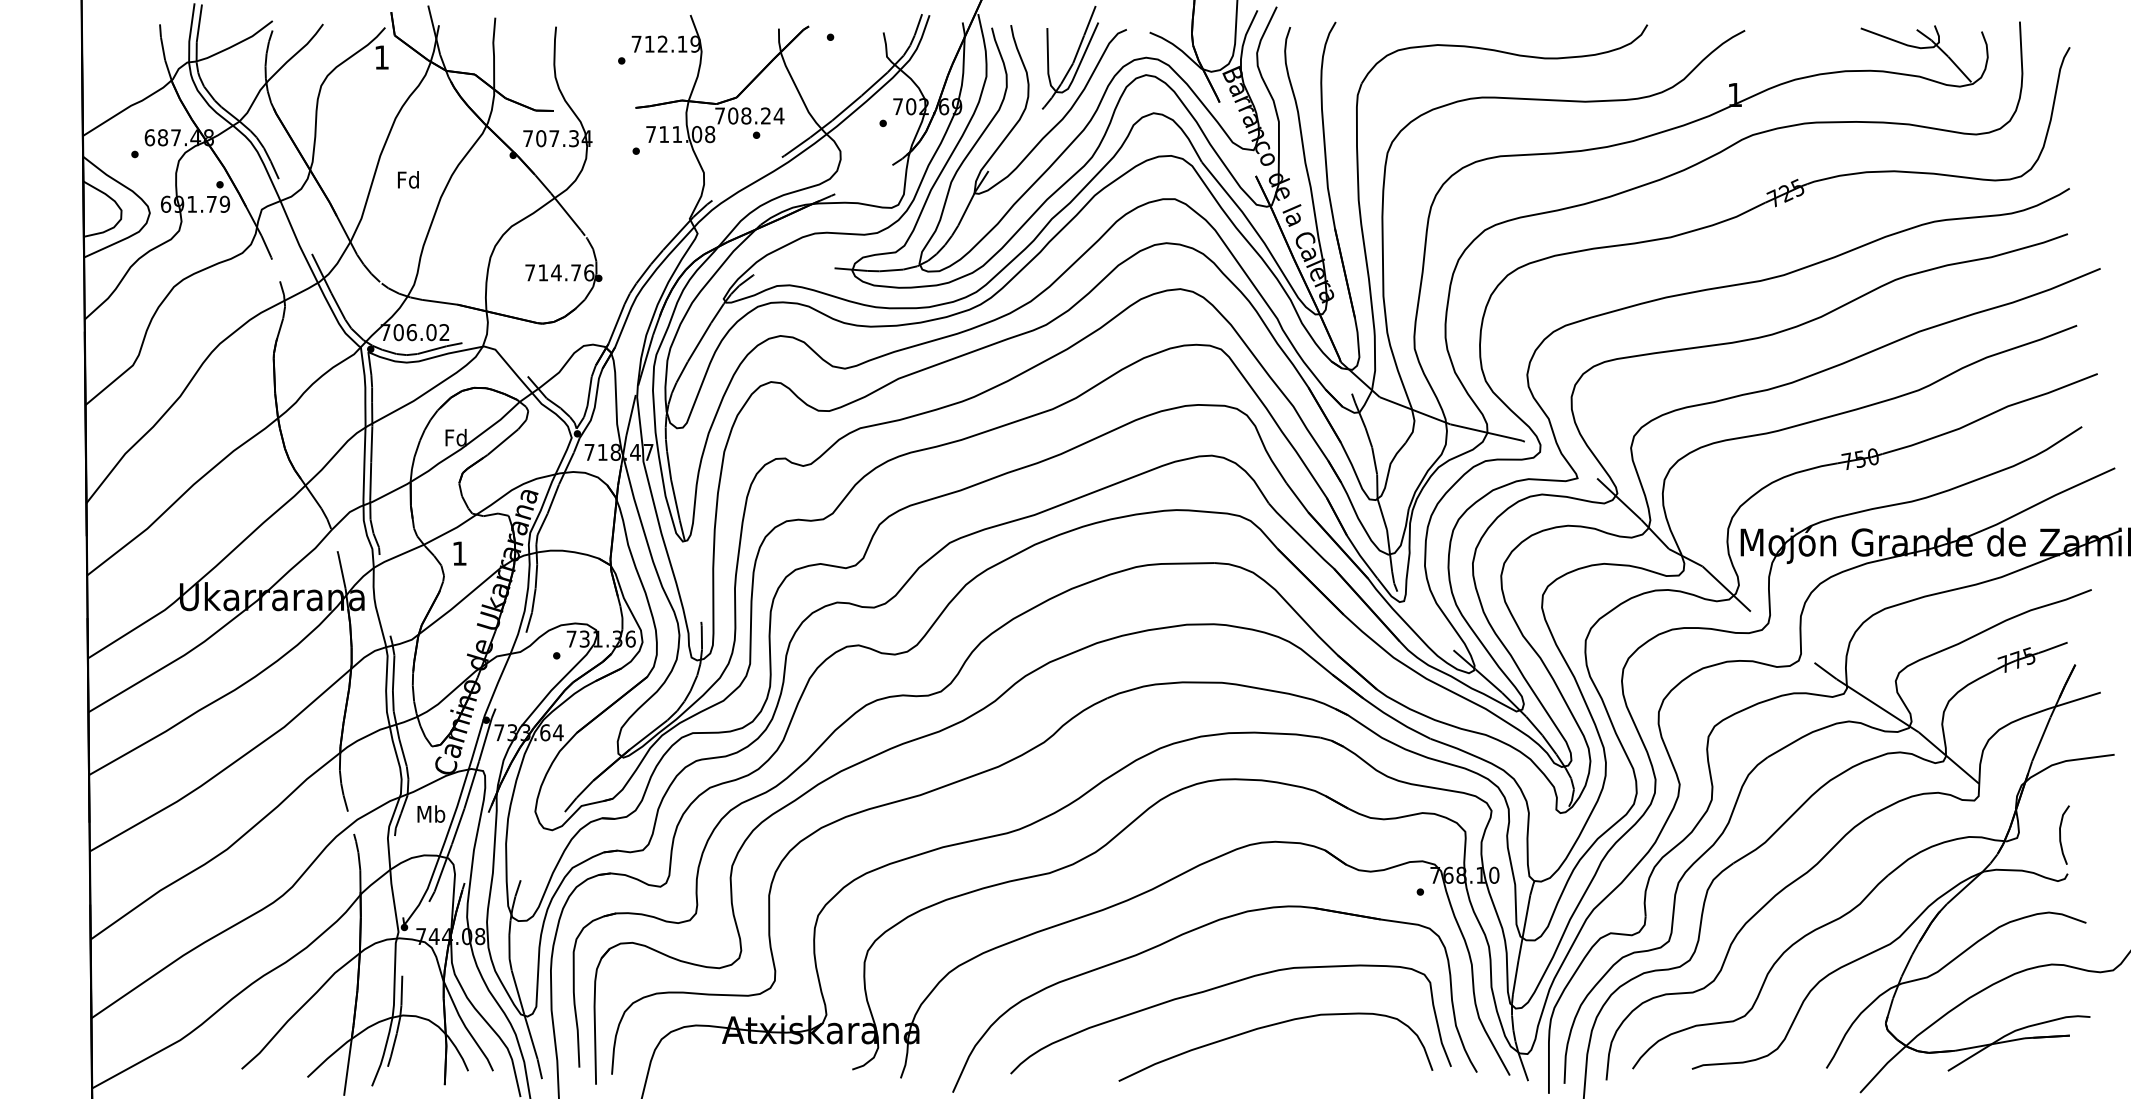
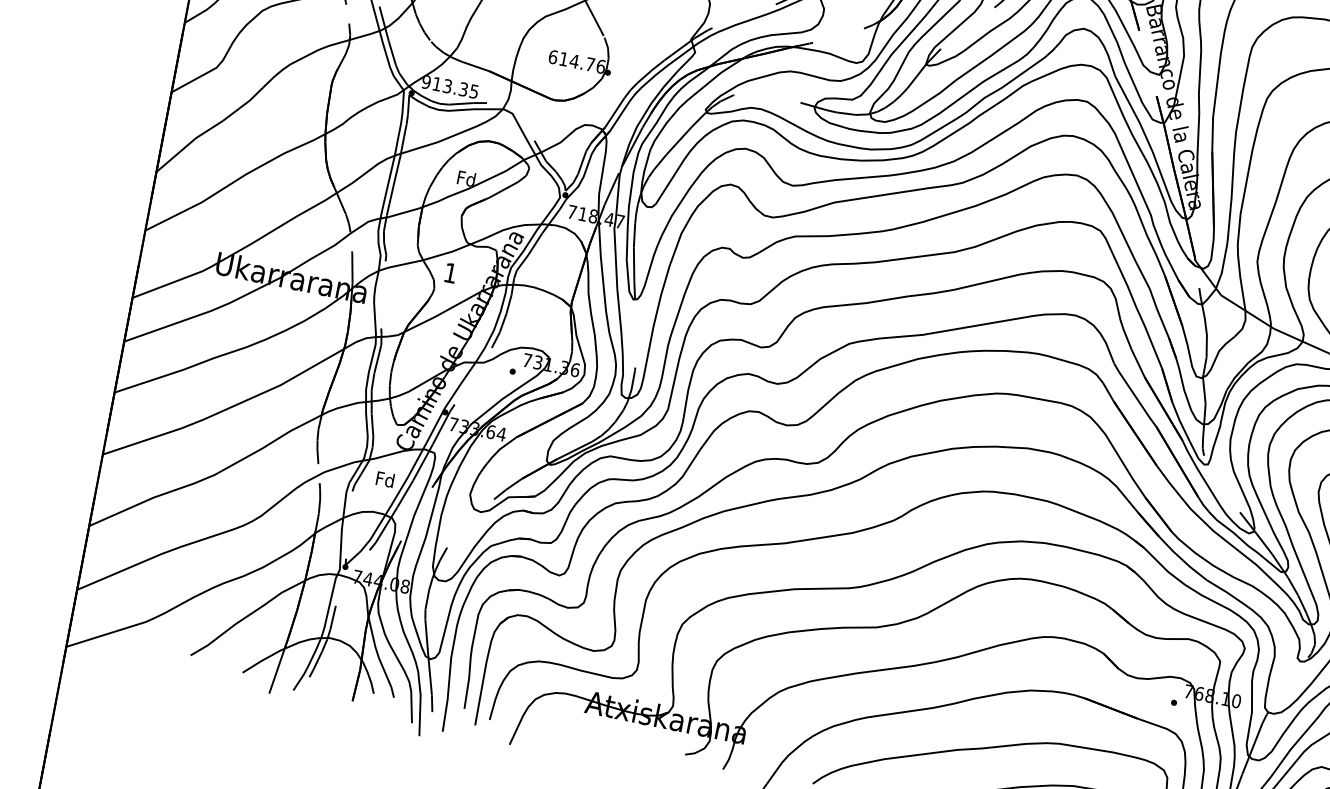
text: (530, 272) -> (553, 56), 714.76 -> 614.76
text: (414, 332) -> (449, 86), 706.02 -> 913.35
text: (431, 813) -> (385, 479), Mb -> Fd

